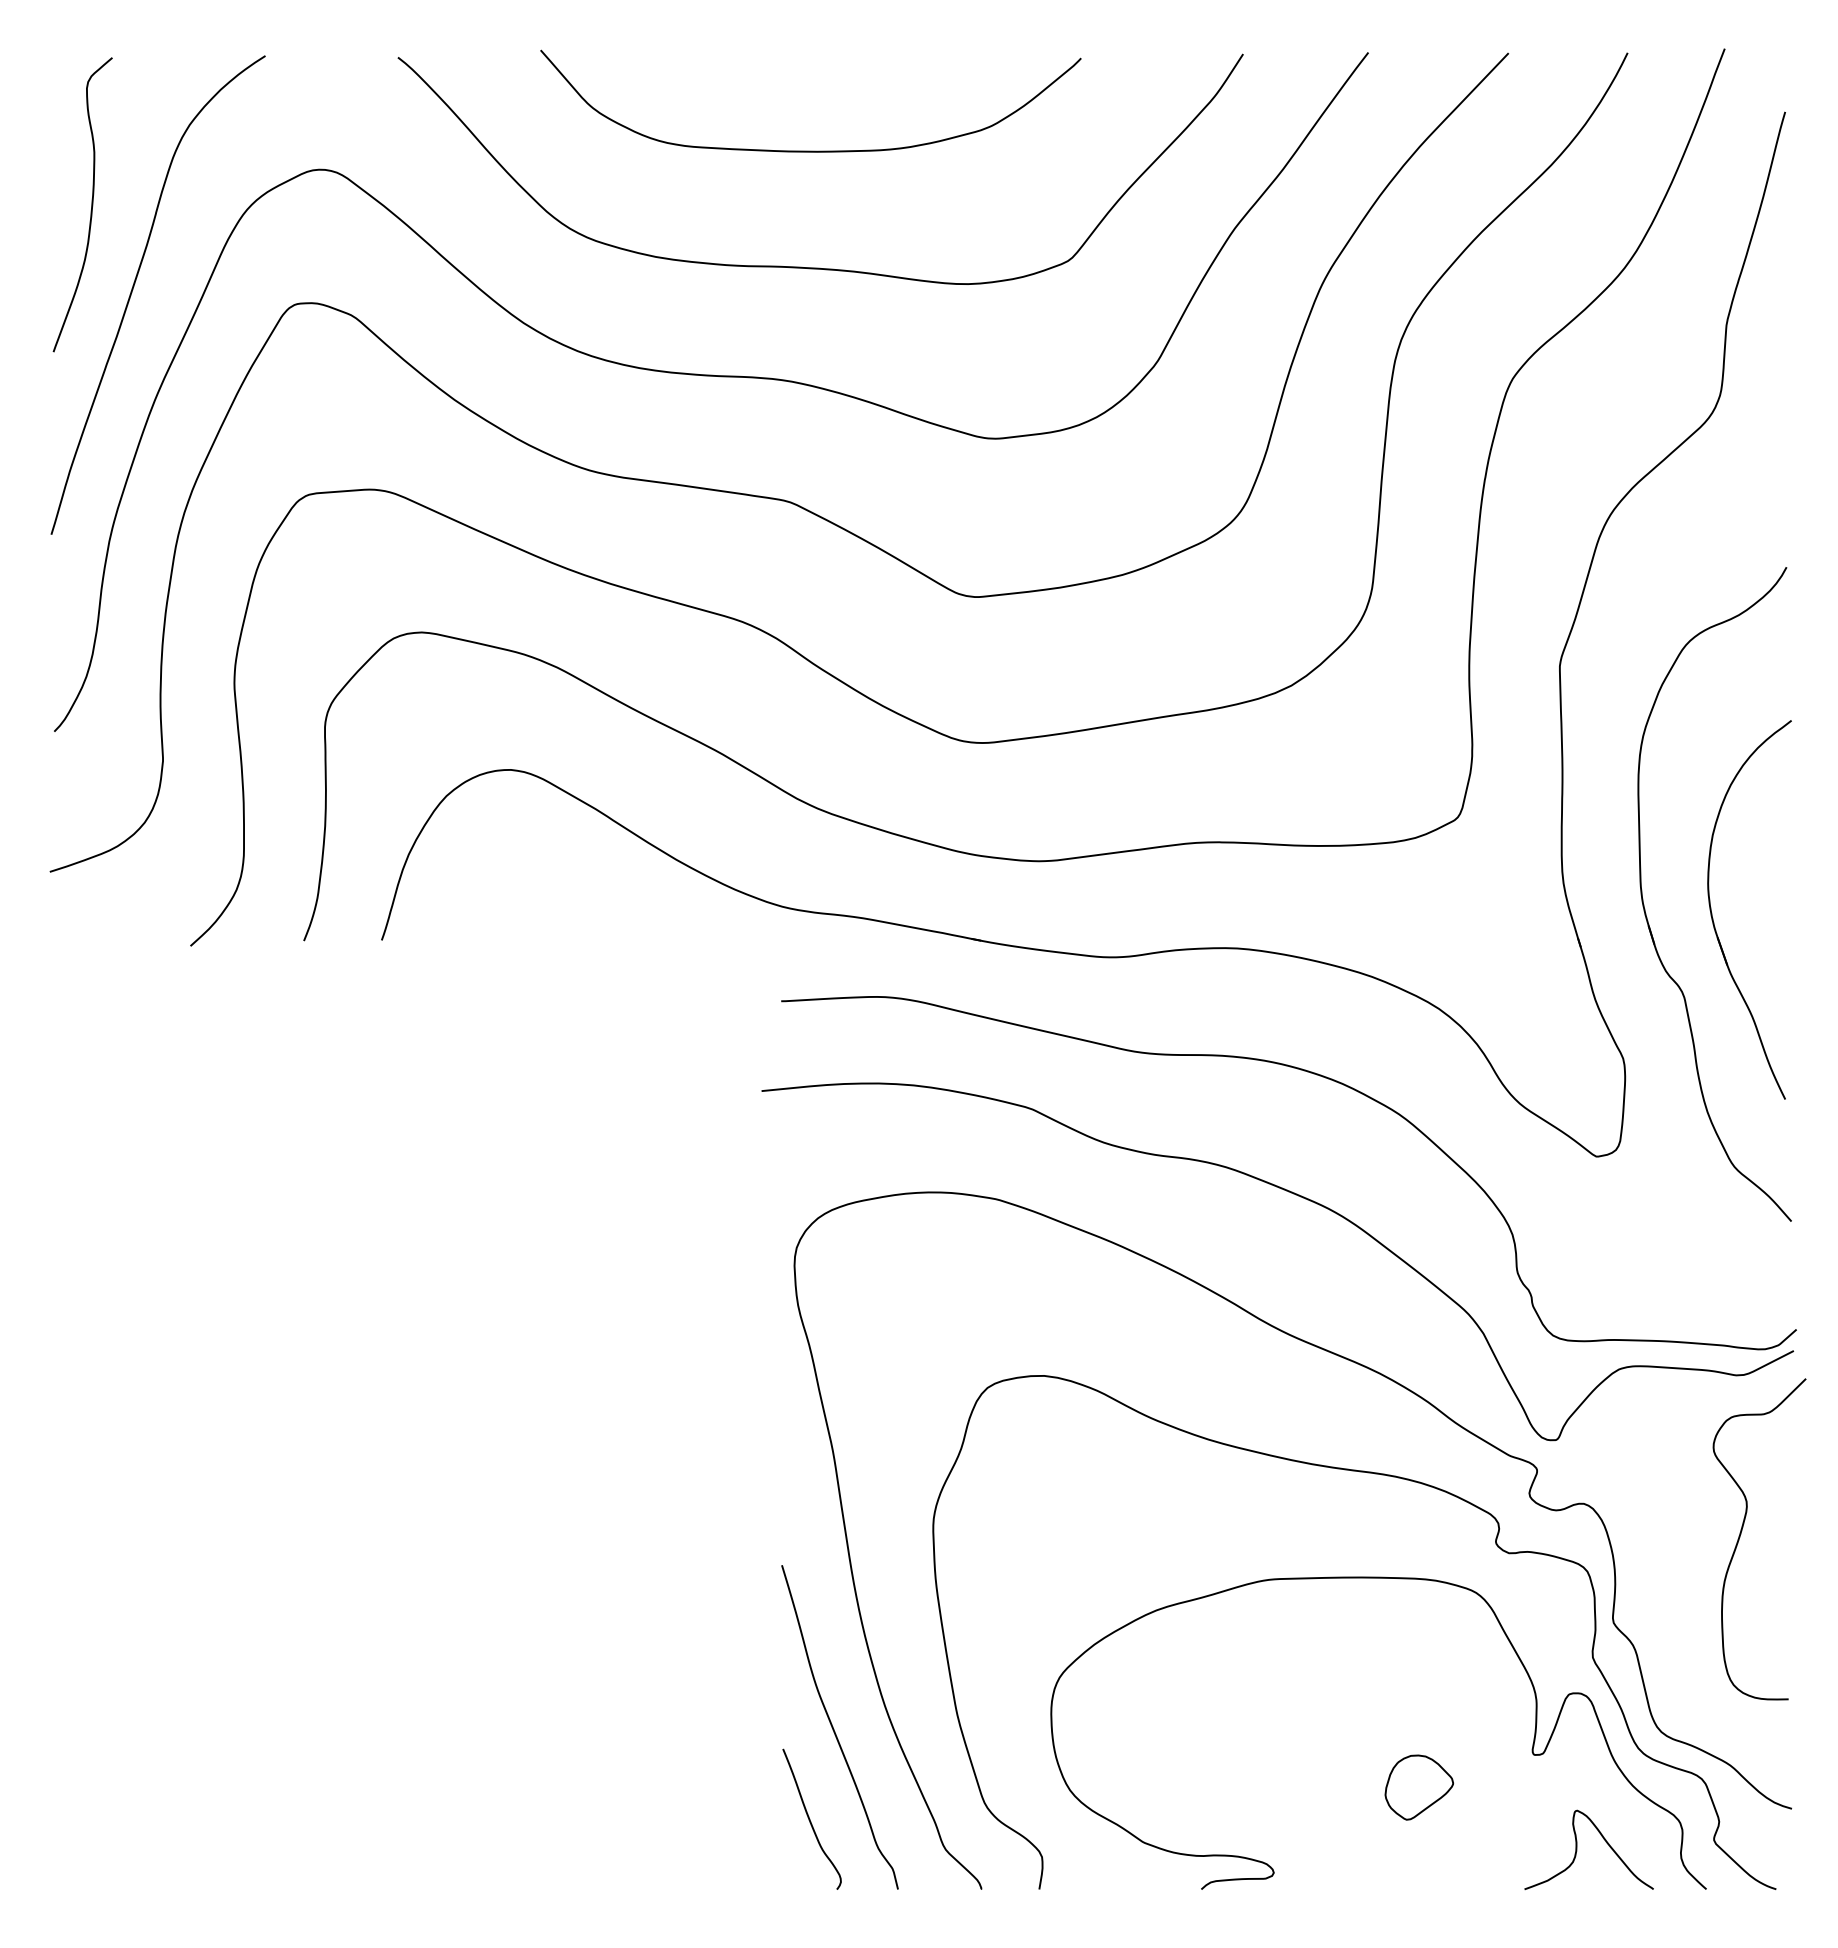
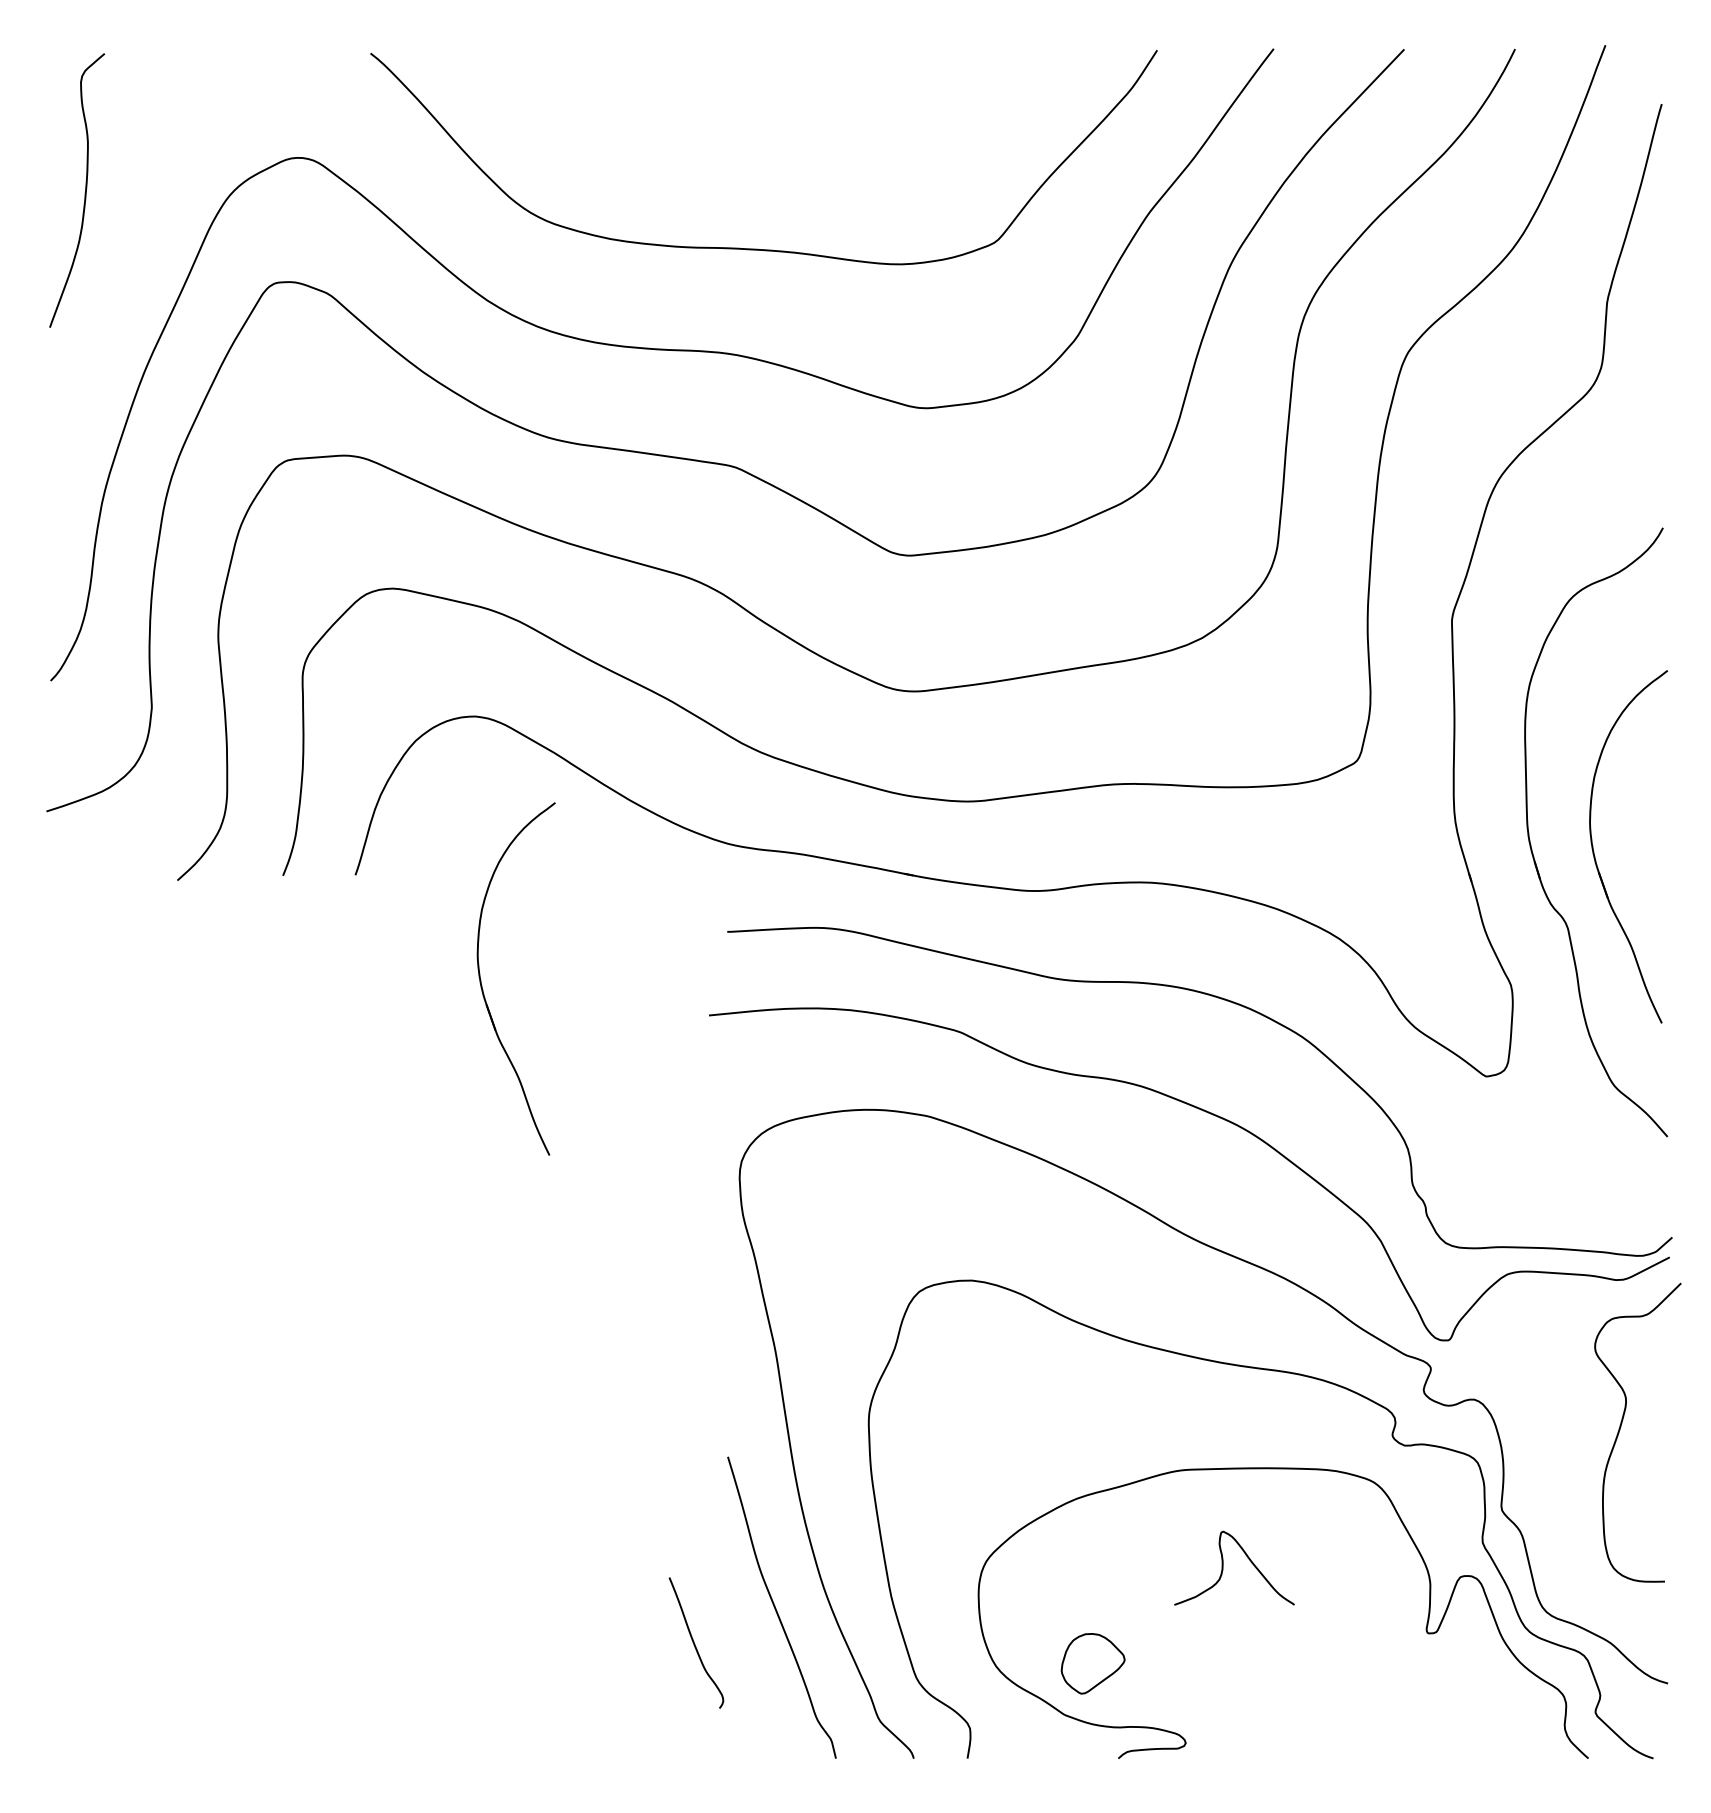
curve: (810, 150) -> (754, 139), removed
curve: (134, 286) -> (125, 266), removed
part: (518, 1060) -> (482, 987), added
part: (1418, 1787) -> (1092, 1663), moved
curve: (810, 1819) -> (694, 1643), moved
curve: (1577, 1849) -> (1223, 1567), moved

